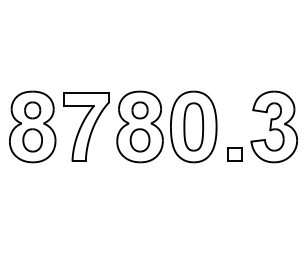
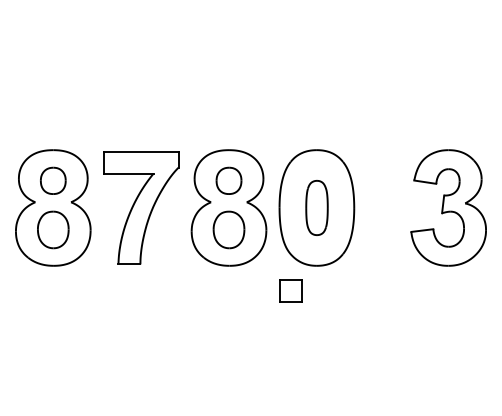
part: (193, 126) -> (316, 207), size x0.7
part: (234, 154) -> (290, 290), moved

